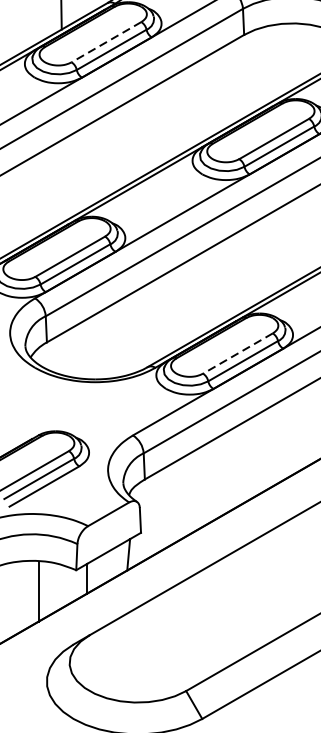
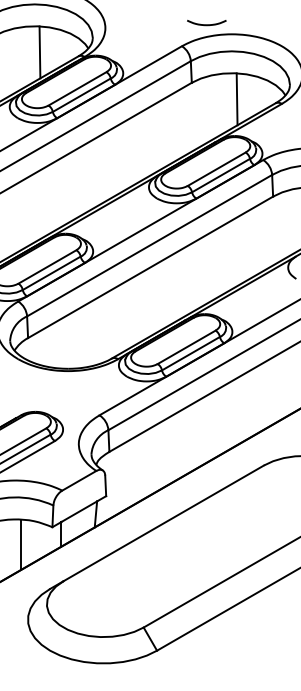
line: (106, 42) -> (77, 89), dashed -> solid
line: (297, 55) -> (236, 99), added
line: (237, 353) -> (186, 347), dashed -> solid

